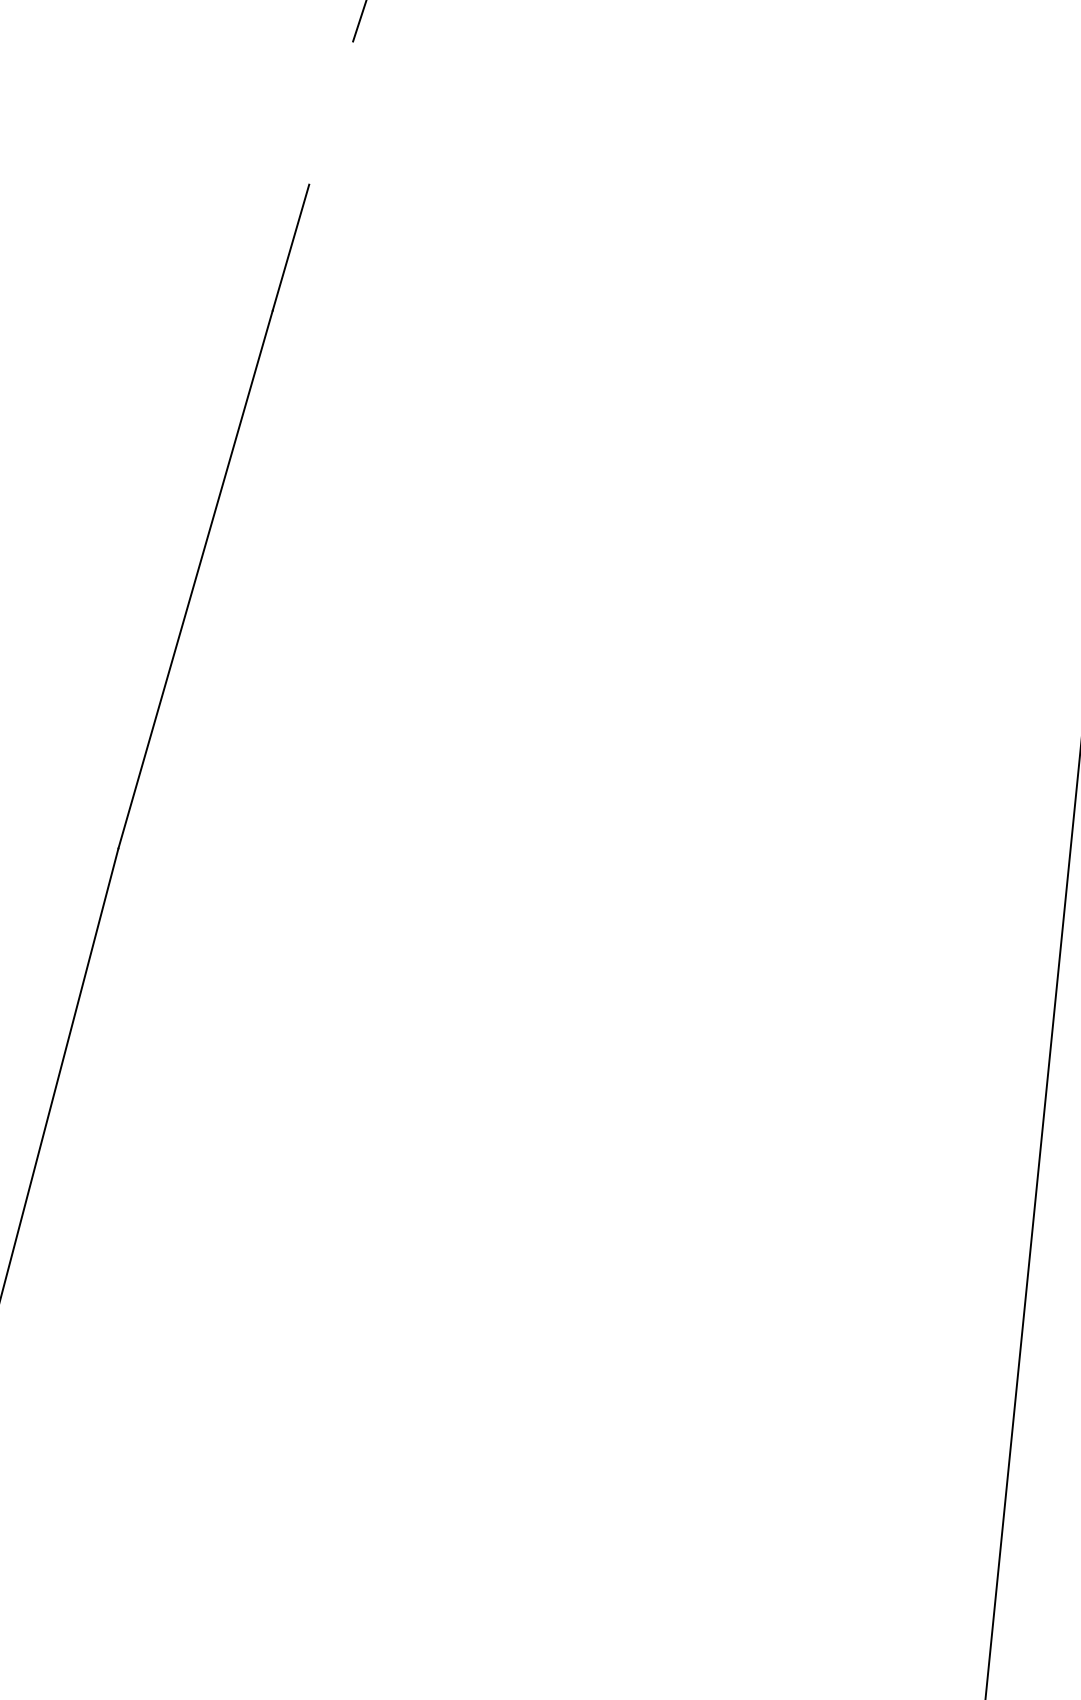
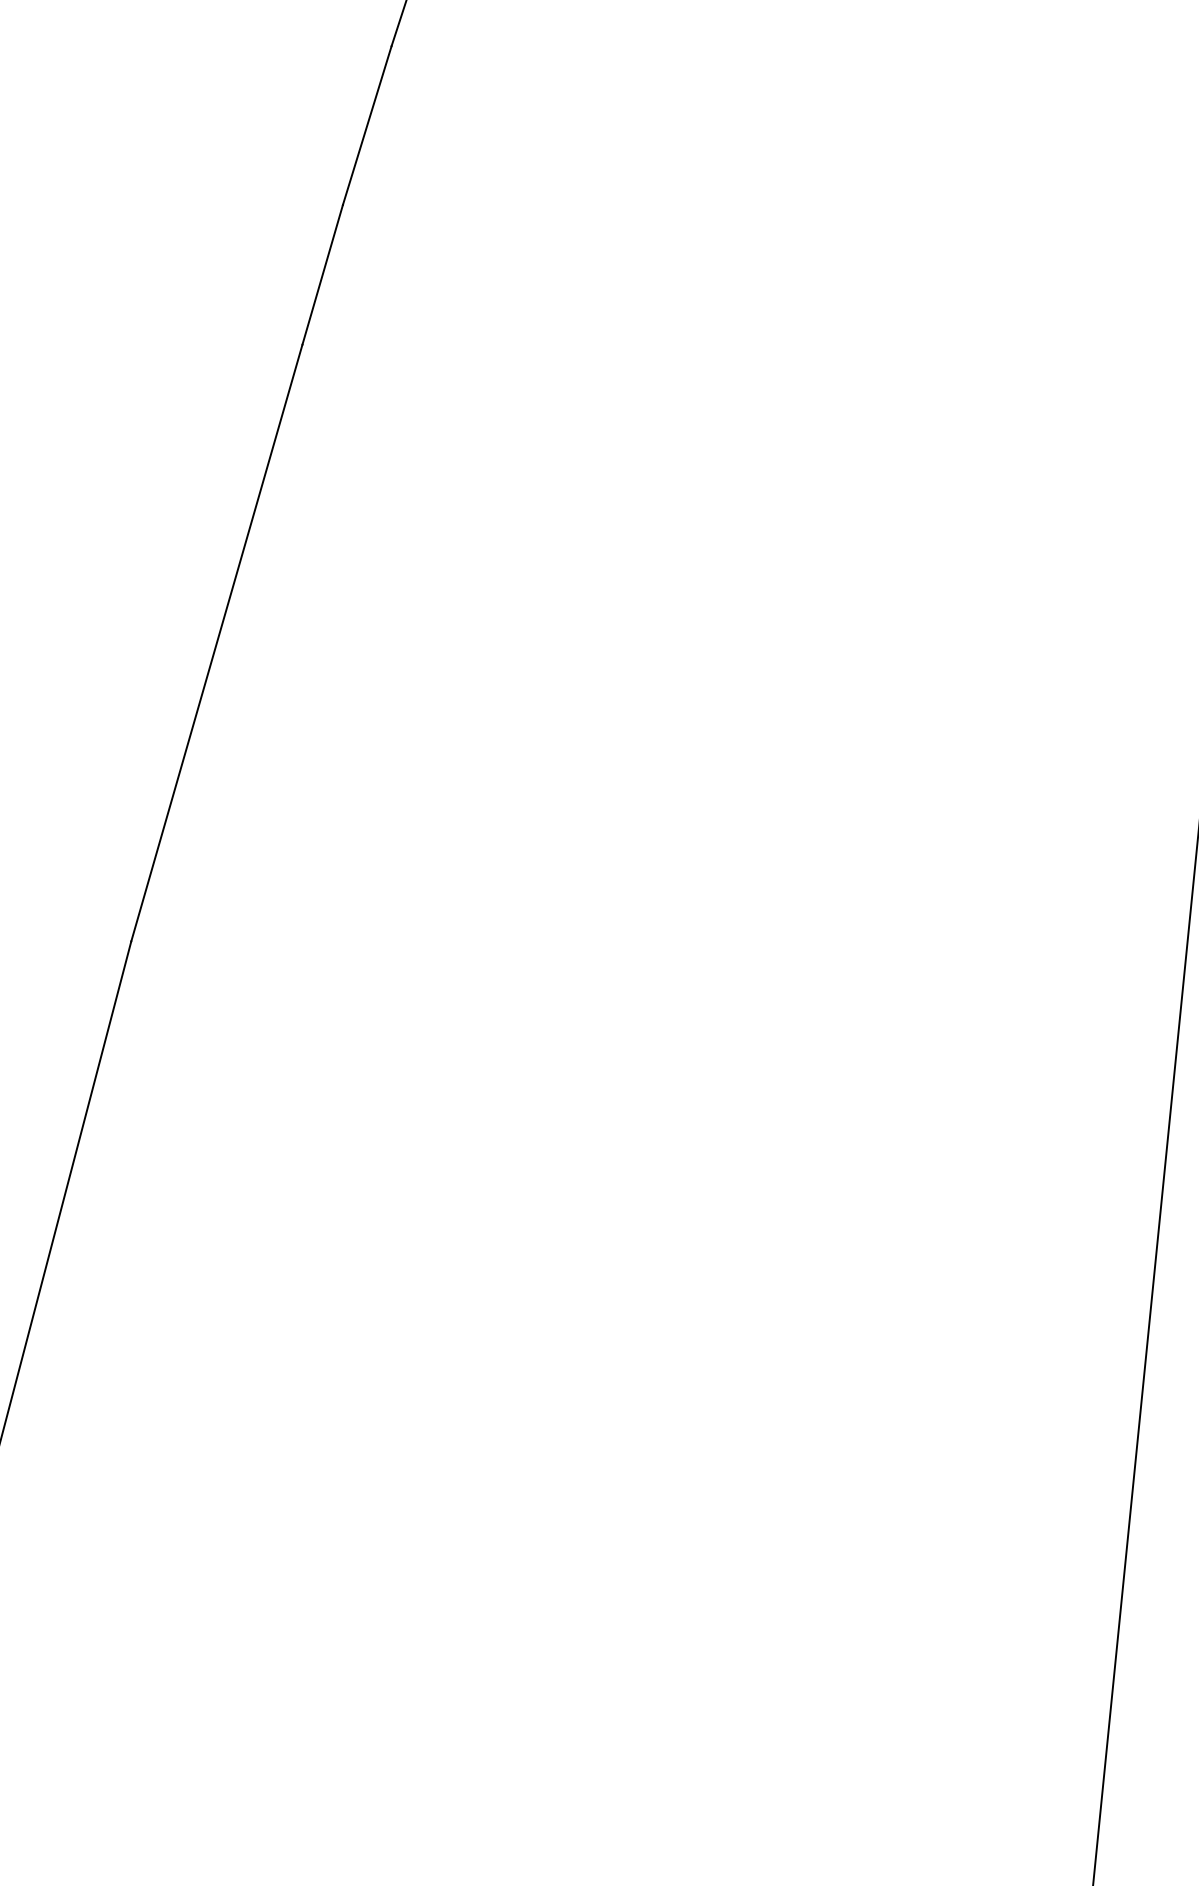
line: (331, 112) -> (367, 124), added

